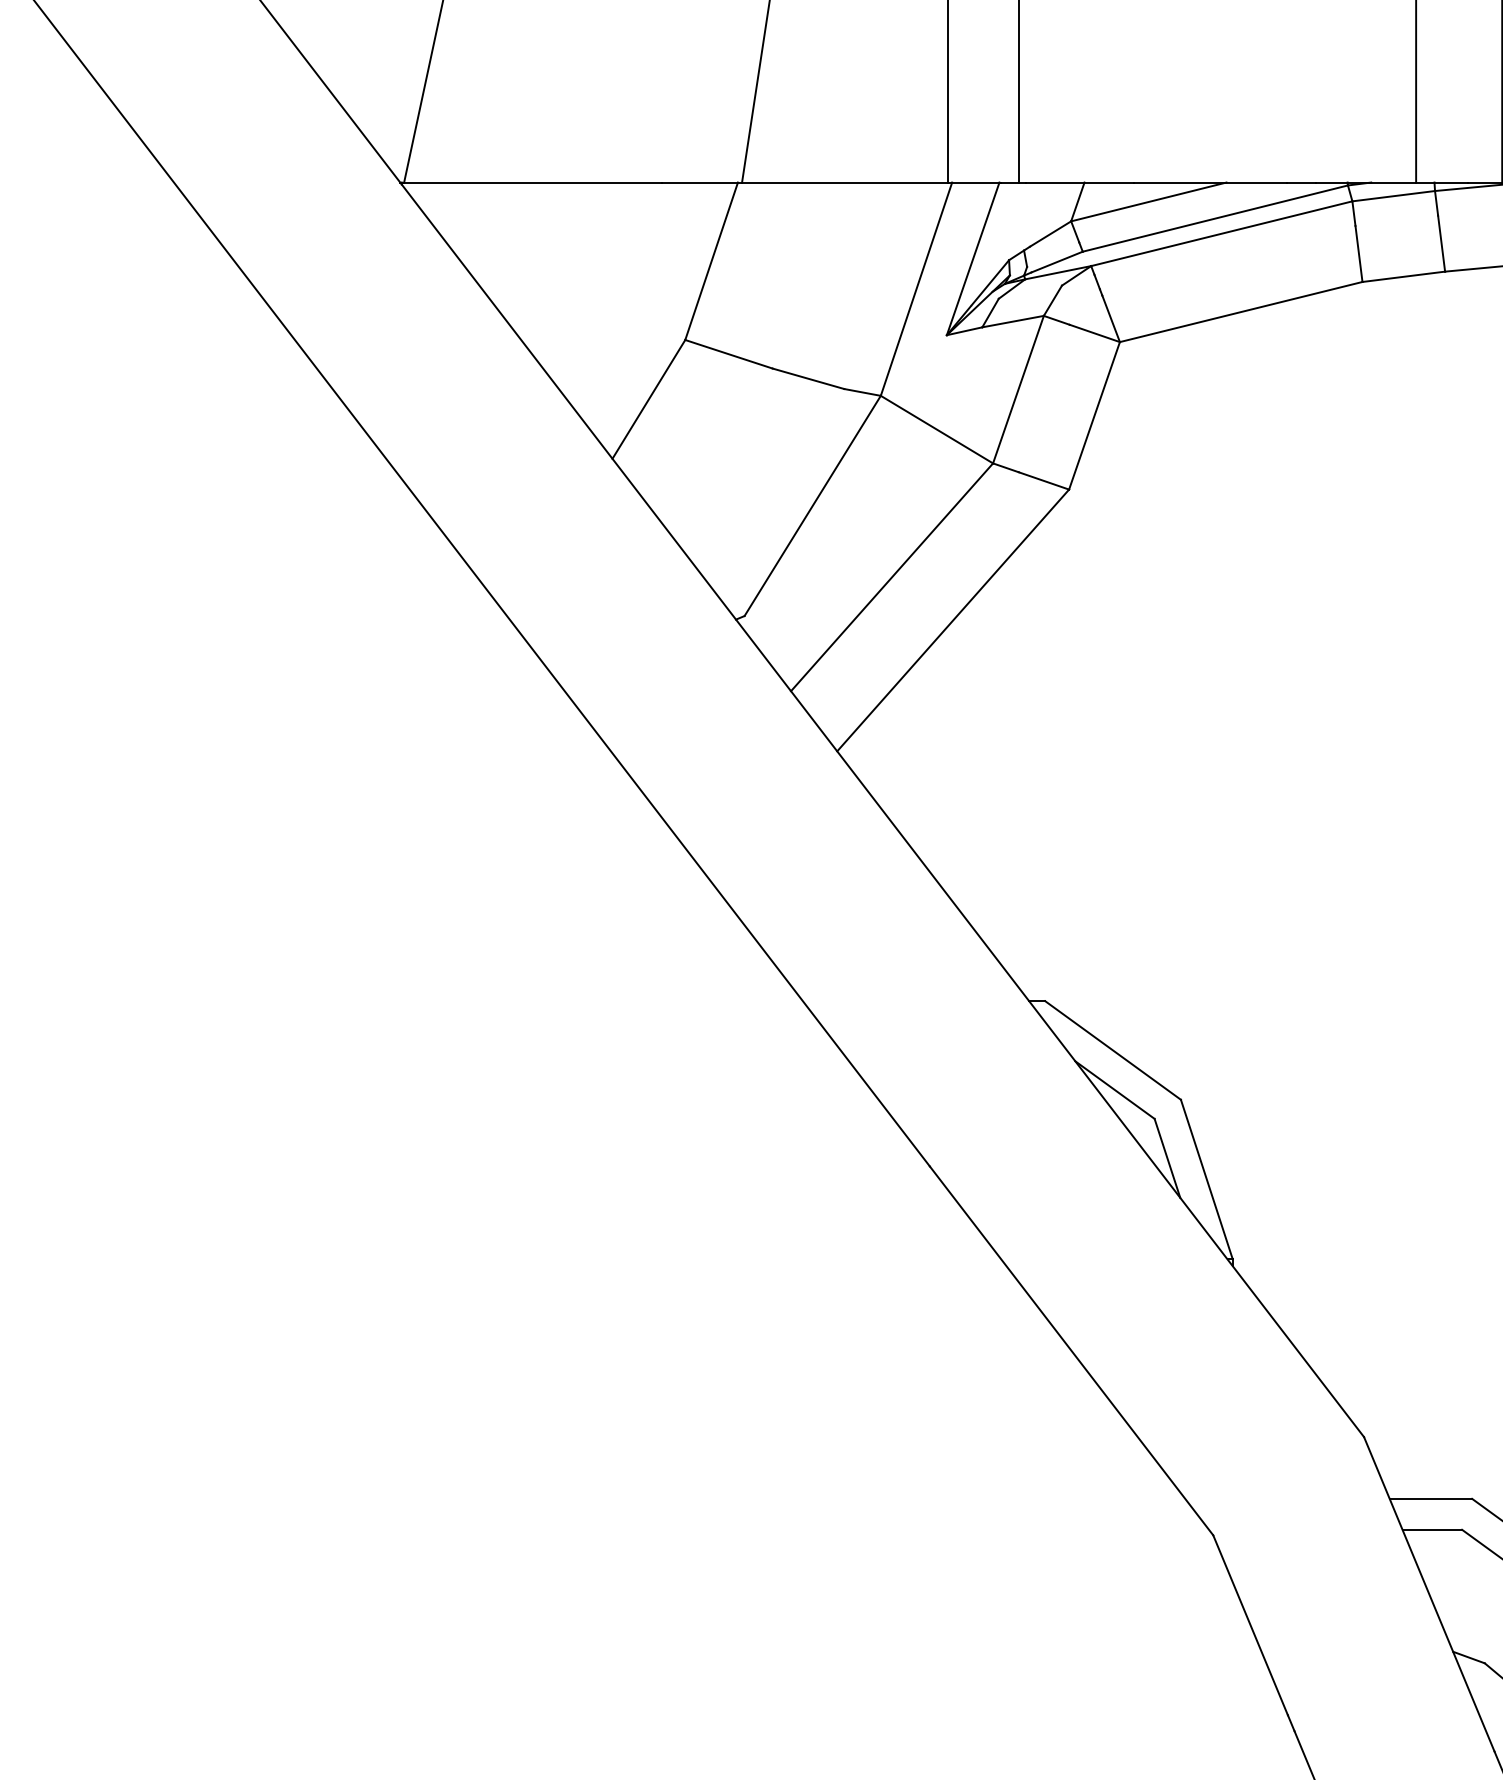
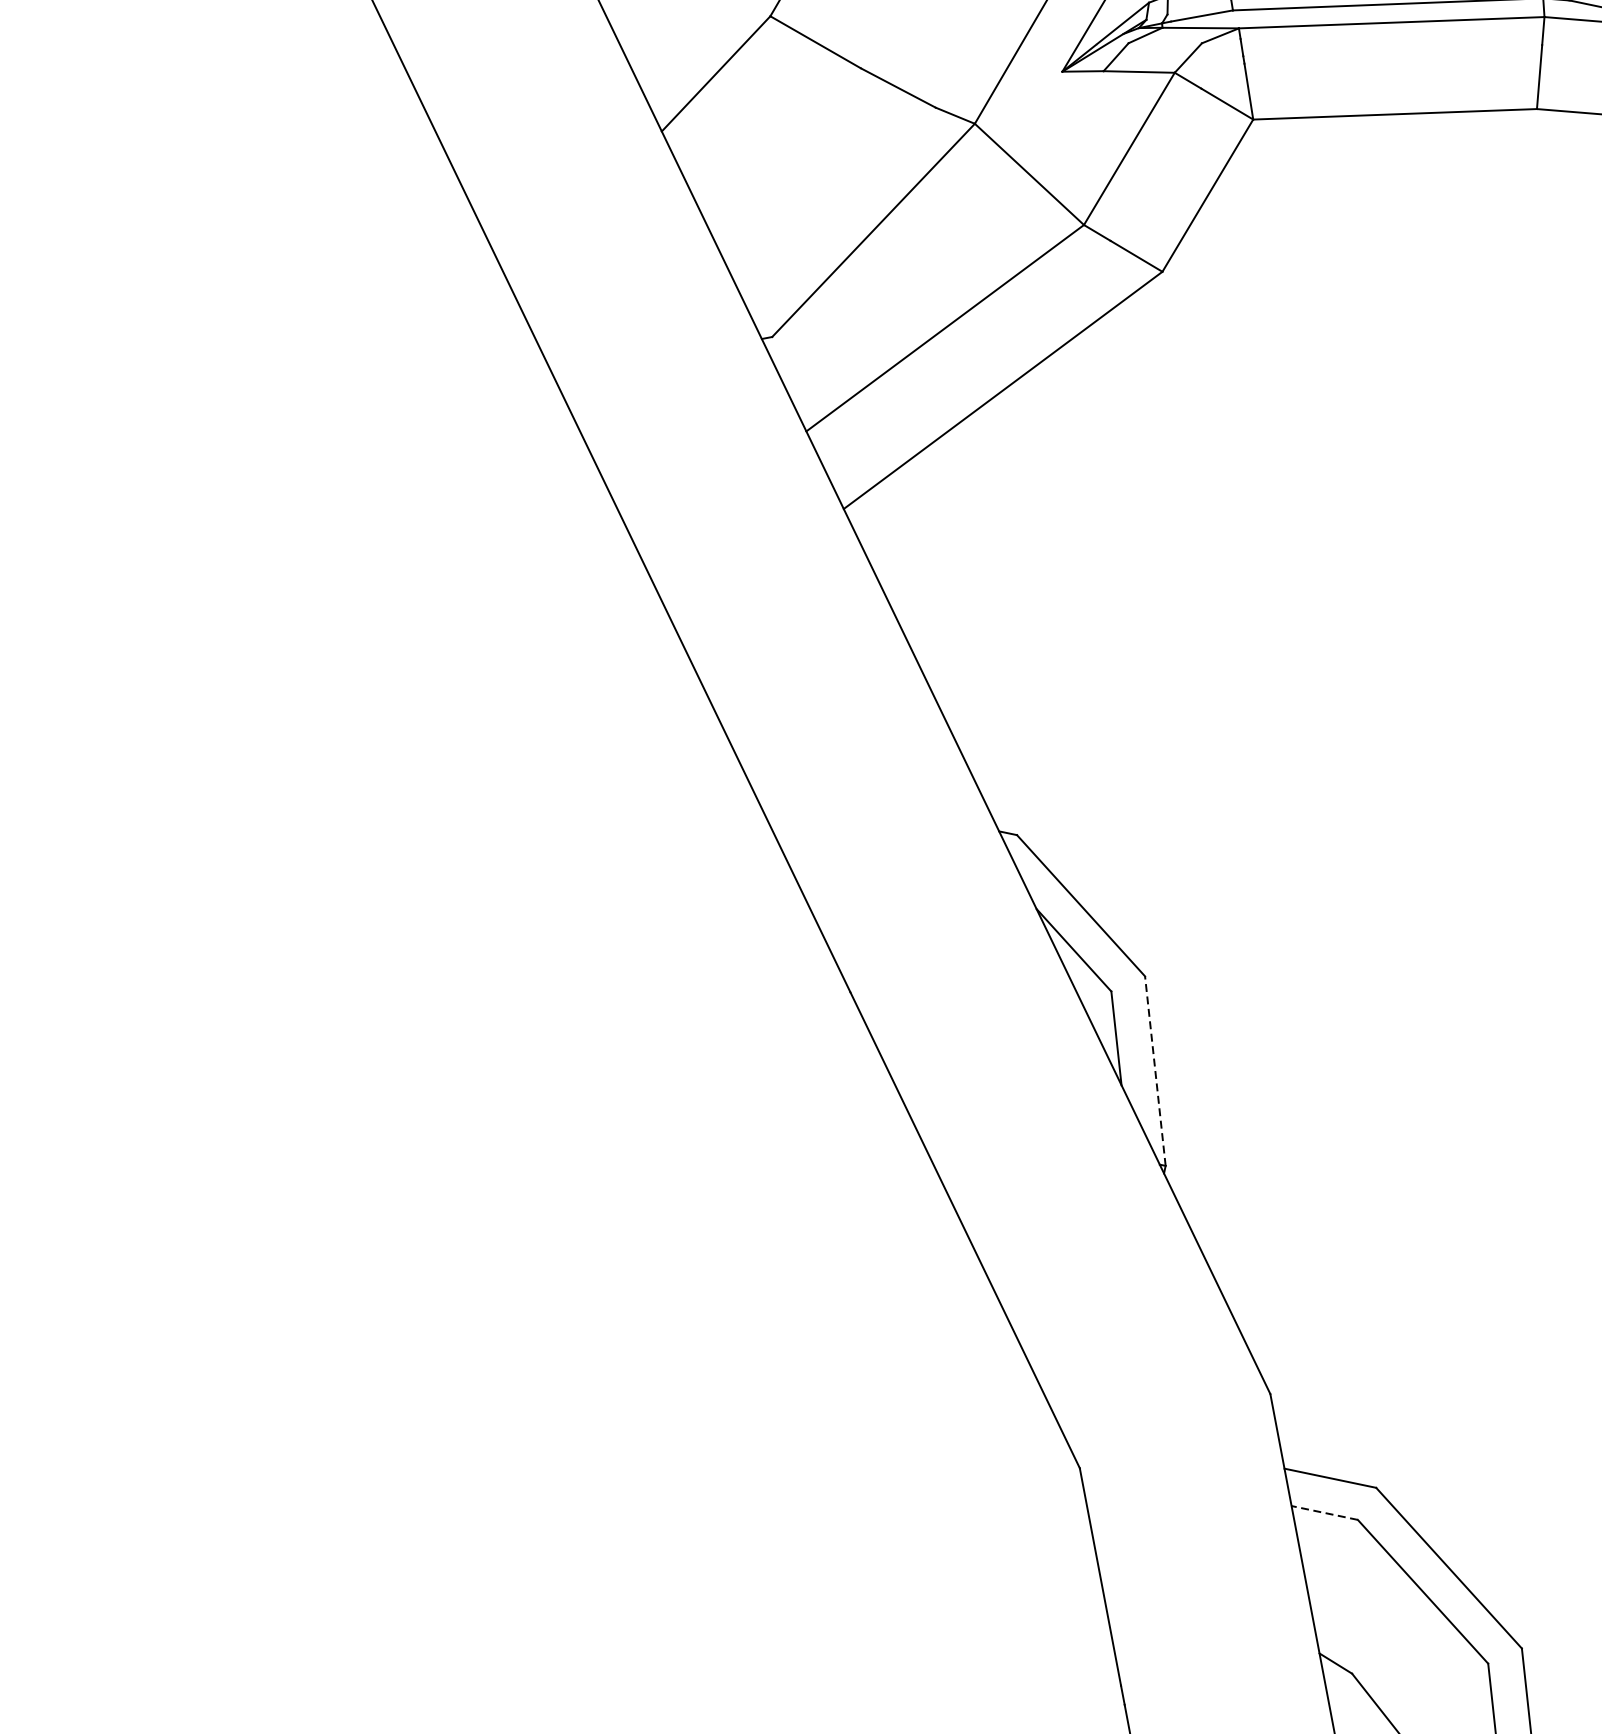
line: (1206, 1179) -> (1154, 1070), solid -> dashed
line: (1432, 1529) -> (1324, 1512), solid -> dashed

